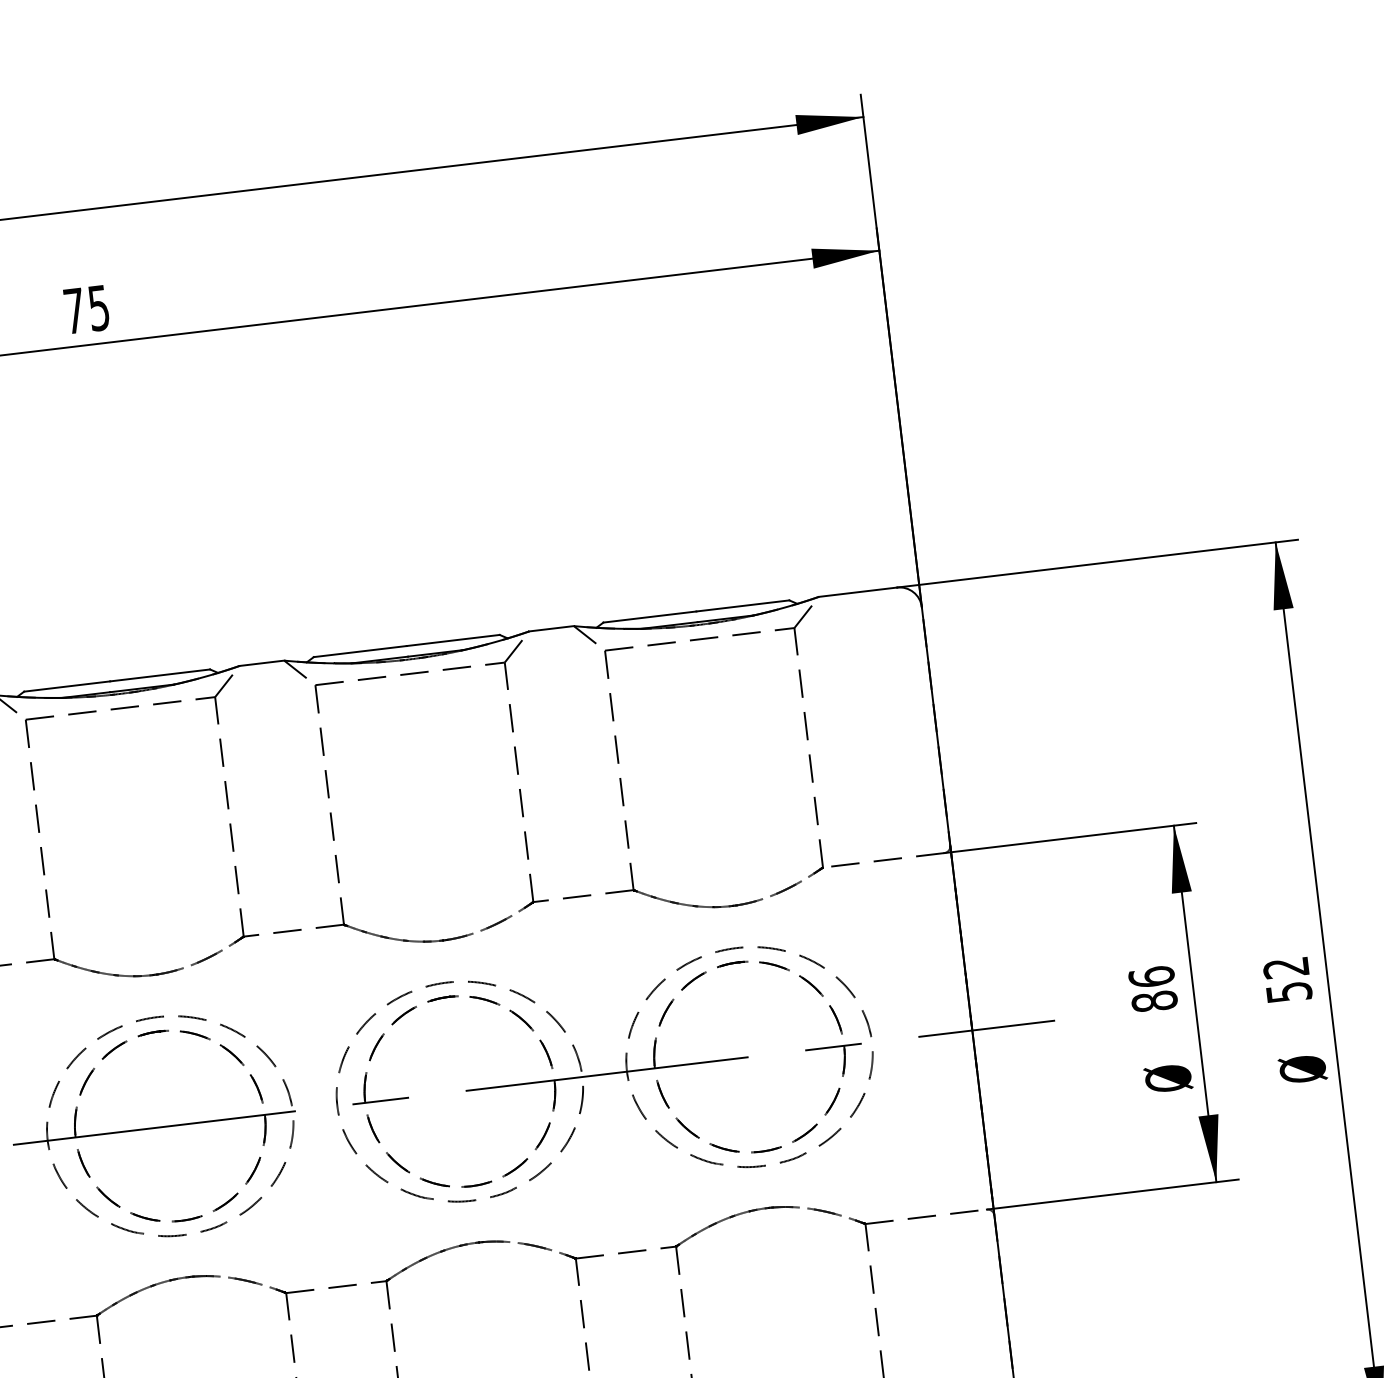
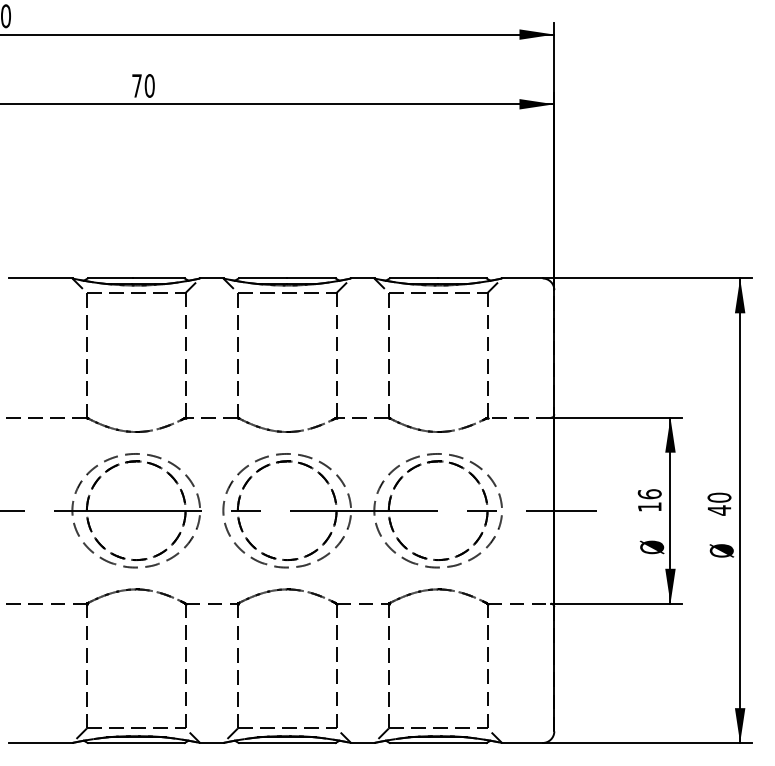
text: (98, 307) -> (149, 85), 75 -> 70
text: (1287, 978) -> (719, 503), 52 -> 40
text: (1153, 1000) -> (649, 506), 86 -> 16

